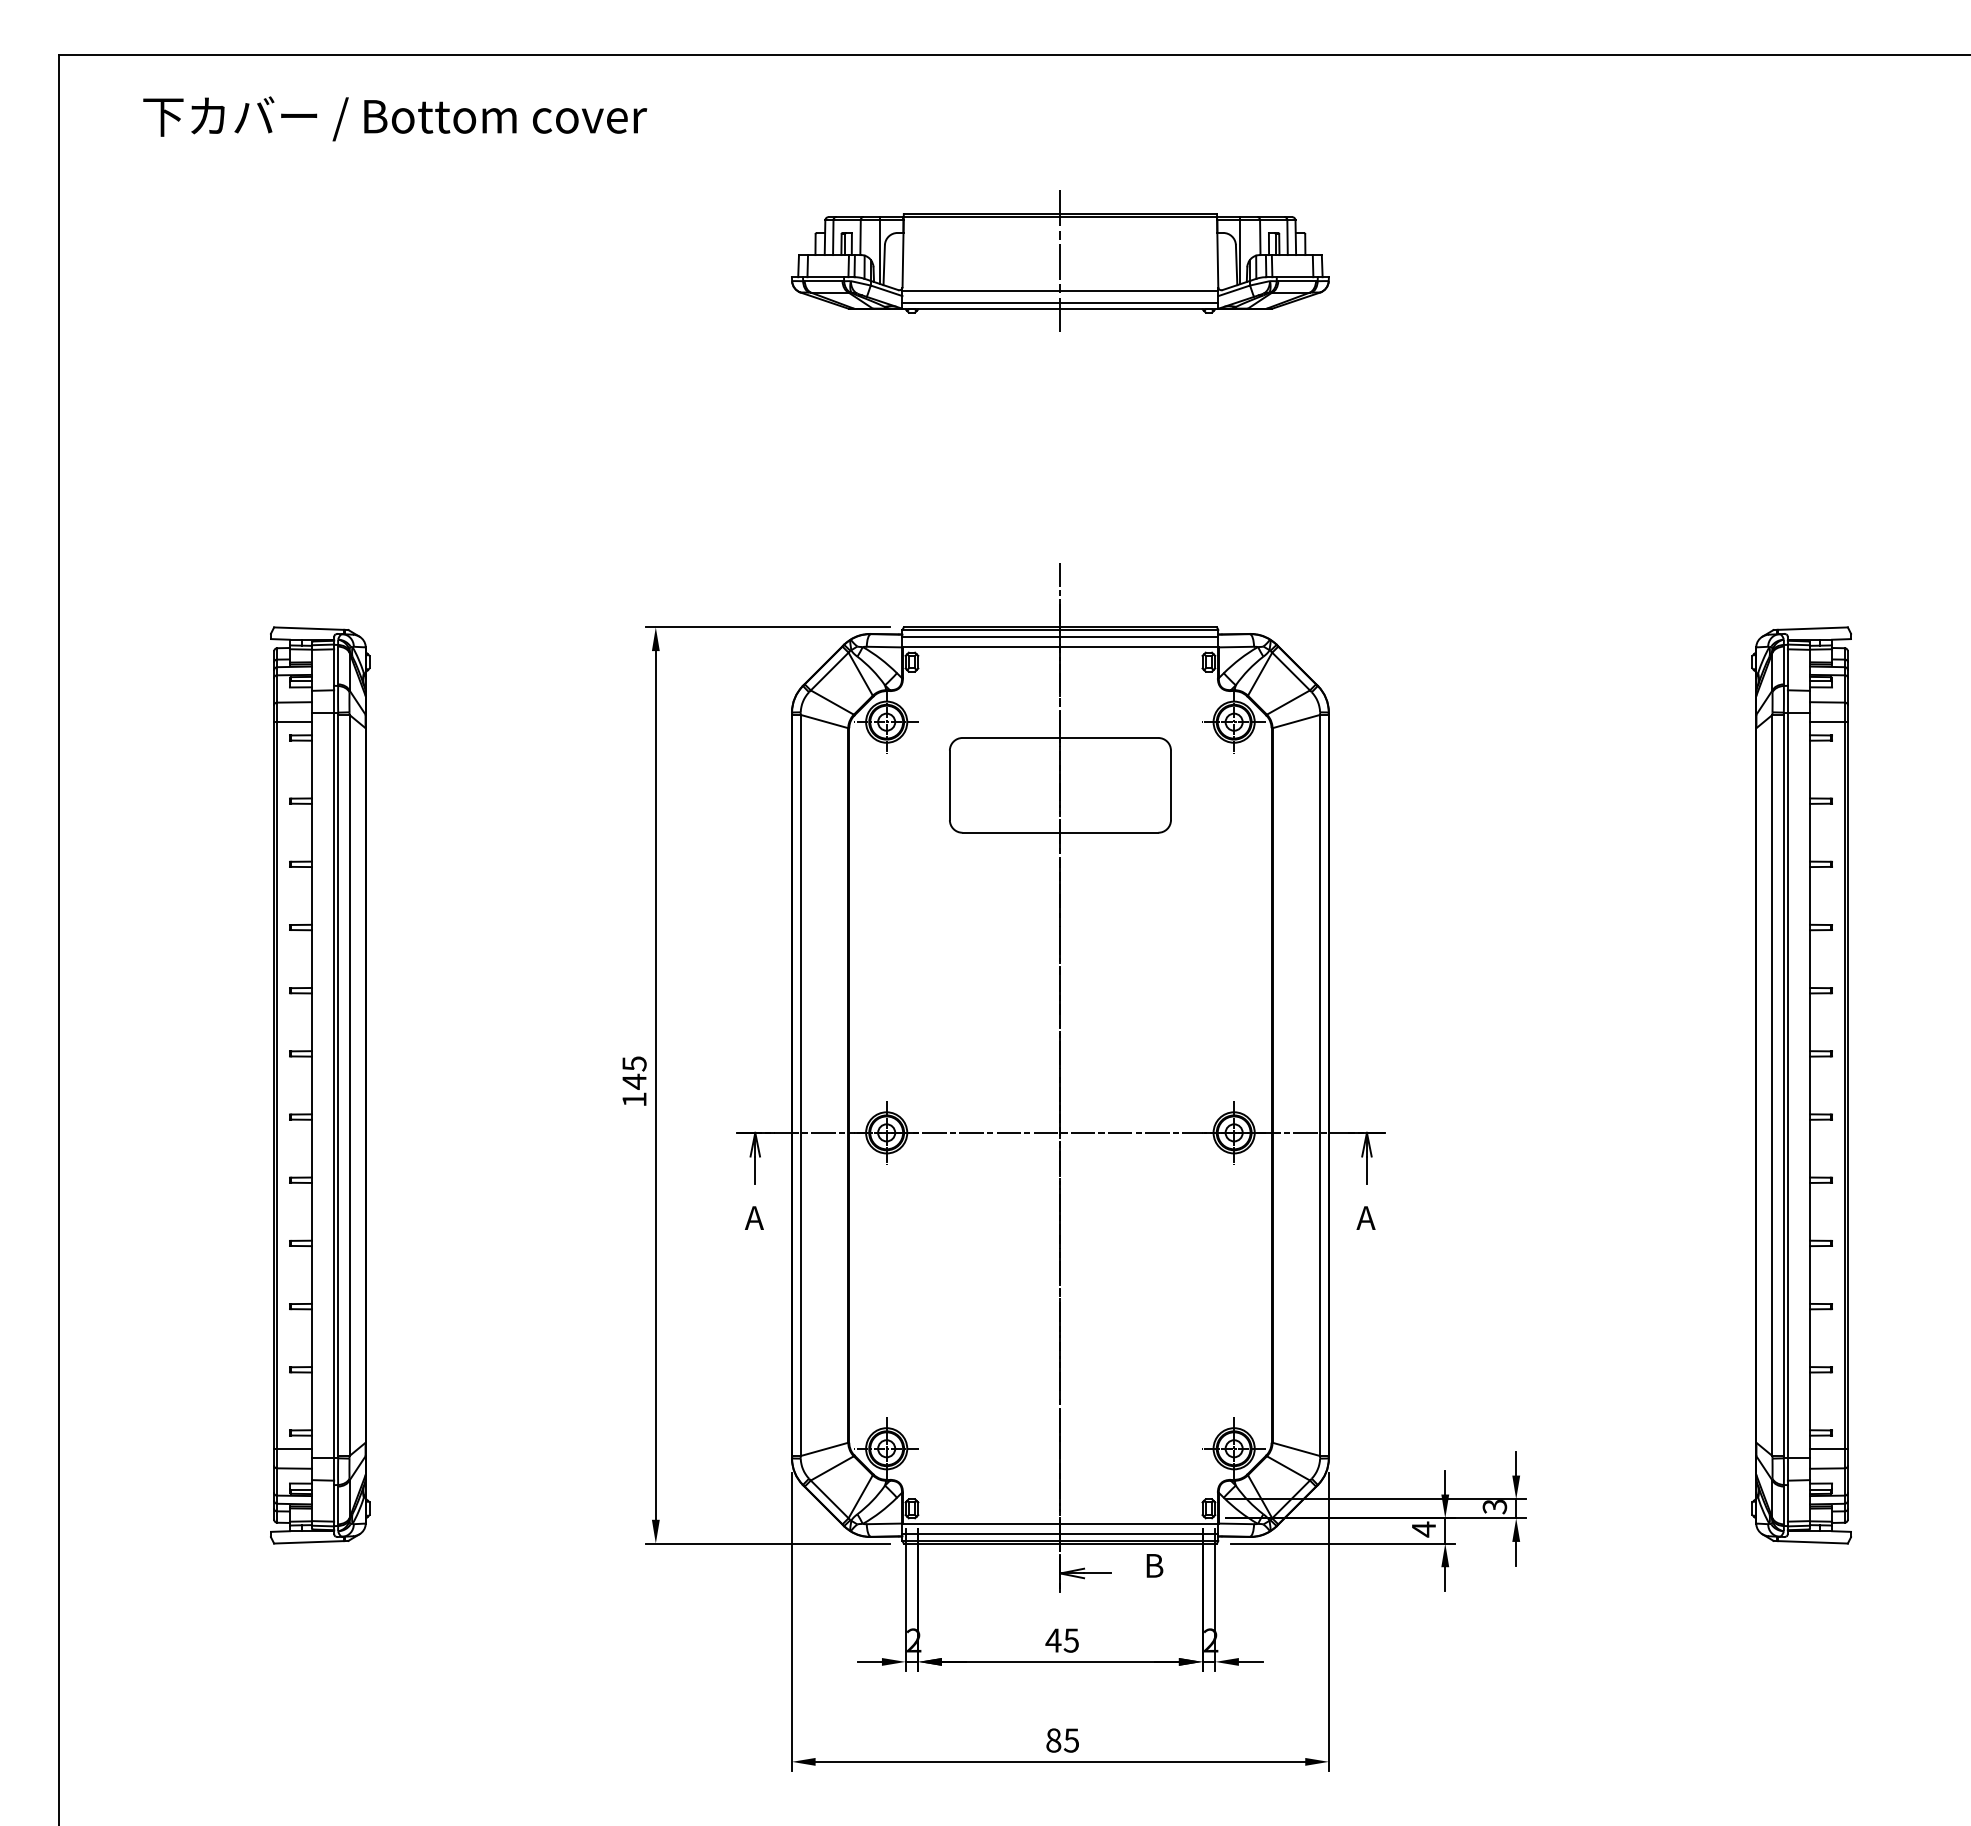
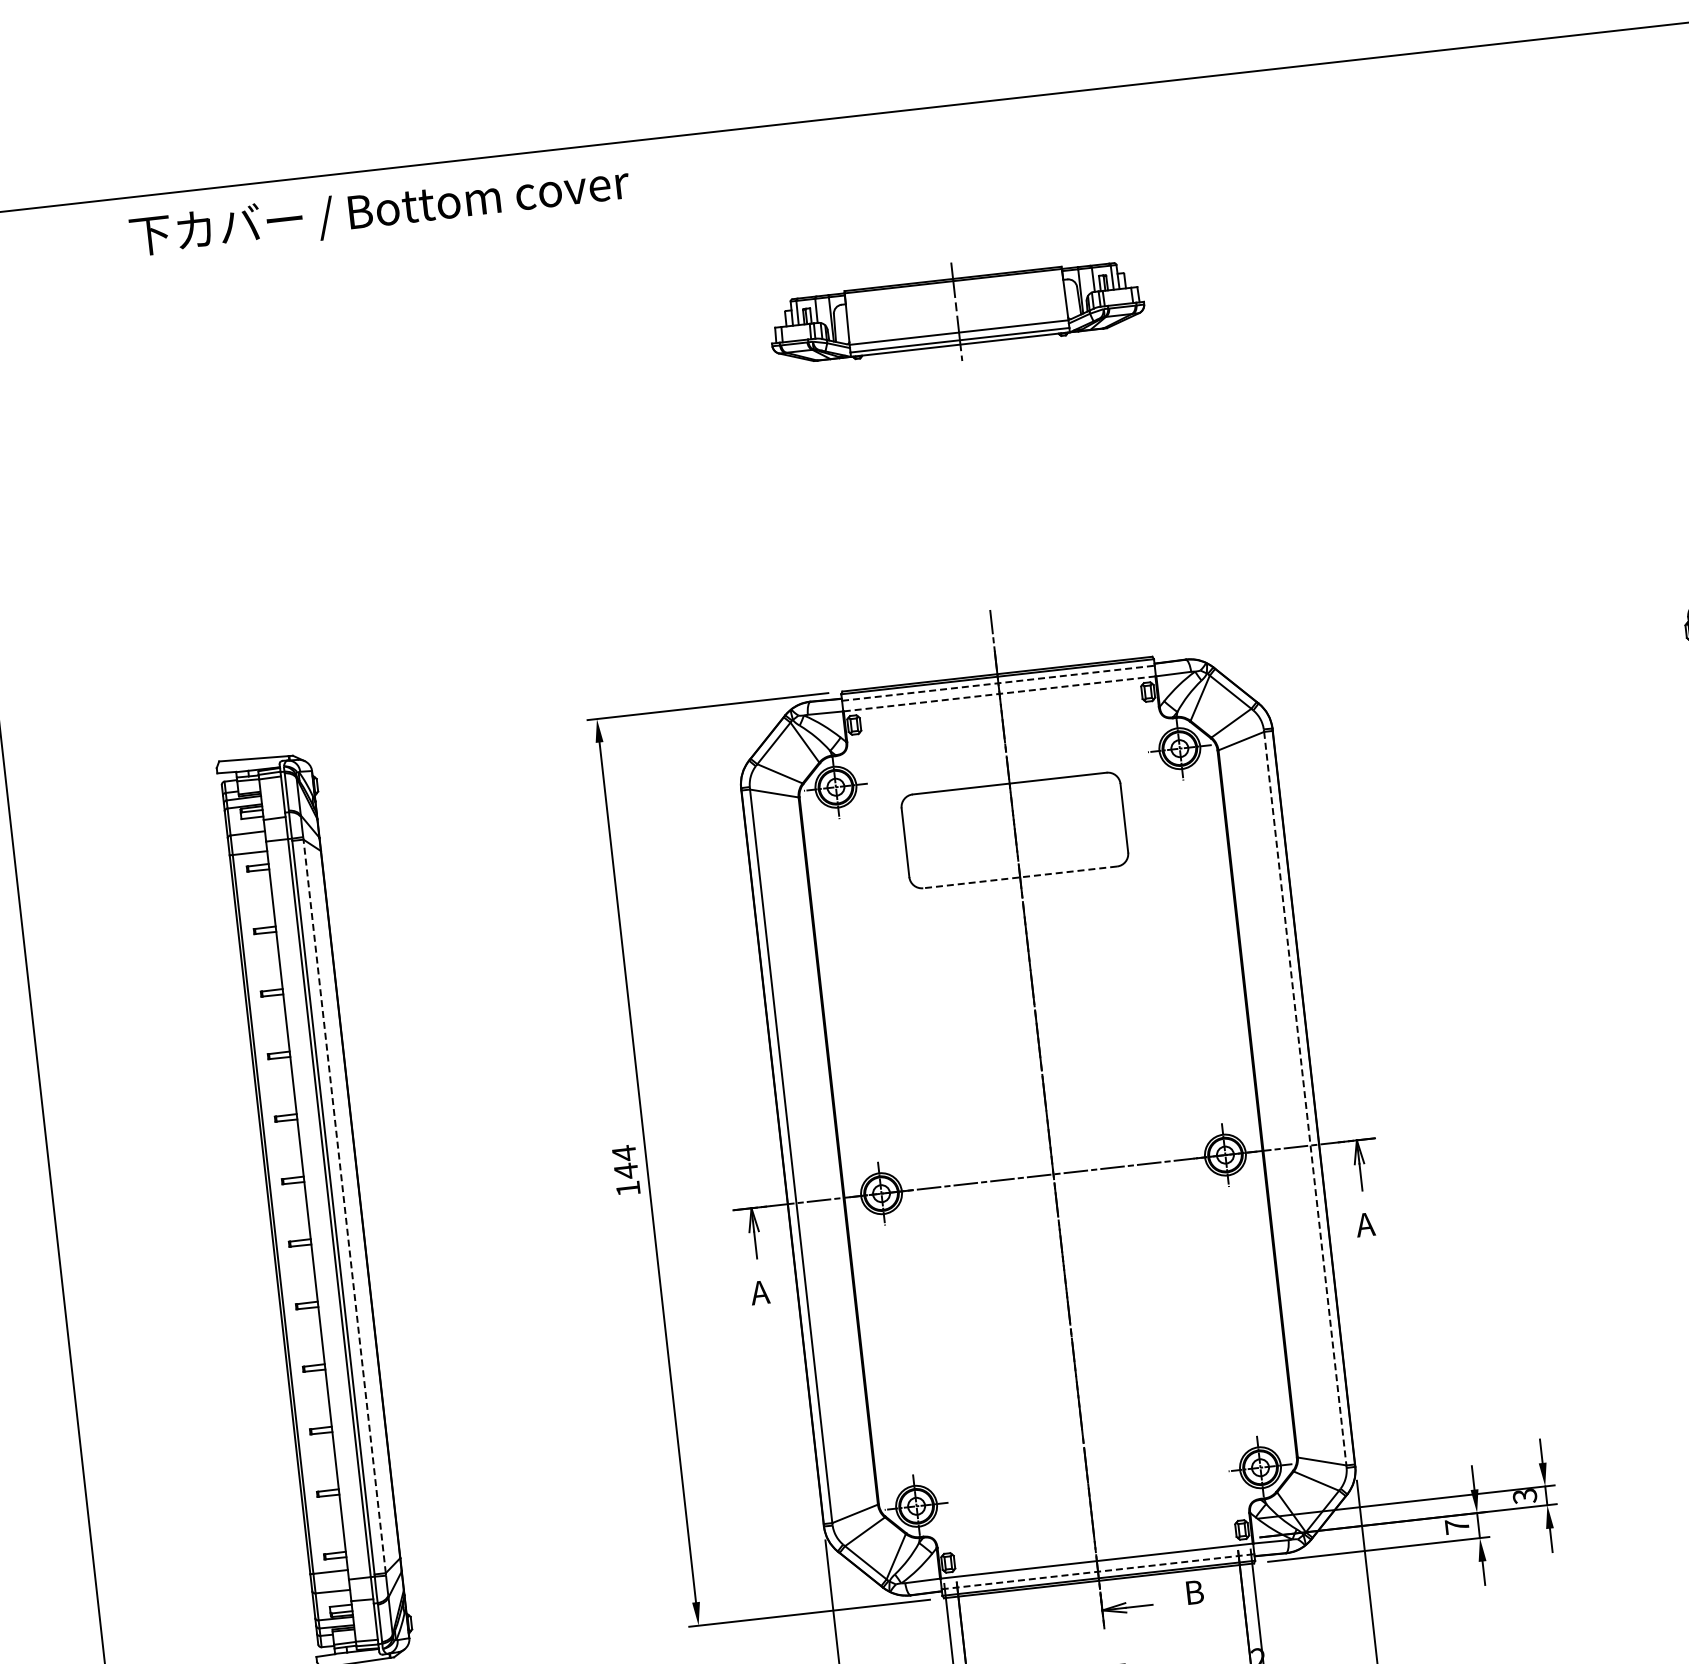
text: (395, 118) -> (380, 211), moved
part: (1060, 260) -> (956, 311), size x0.7
line: (1060, 636) -> (998, 683), solid -> dashed
line: (1060, 647) -> (999, 694), solid -> dashed
line: (1060, 832) -> (1020, 877), solid -> dashed
text: (634, 1063) -> (624, 1153), 145 -> 144
line: (349, 1085) -> (344, 1206), solid -> dashed
line: (1320, 1085) -> (1305, 1098), solid -> dashed
text: (1423, 1529) -> (1456, 1526), 4 -> 7
line: (1060, 1534) -> (1098, 1571), solid -> dashed

